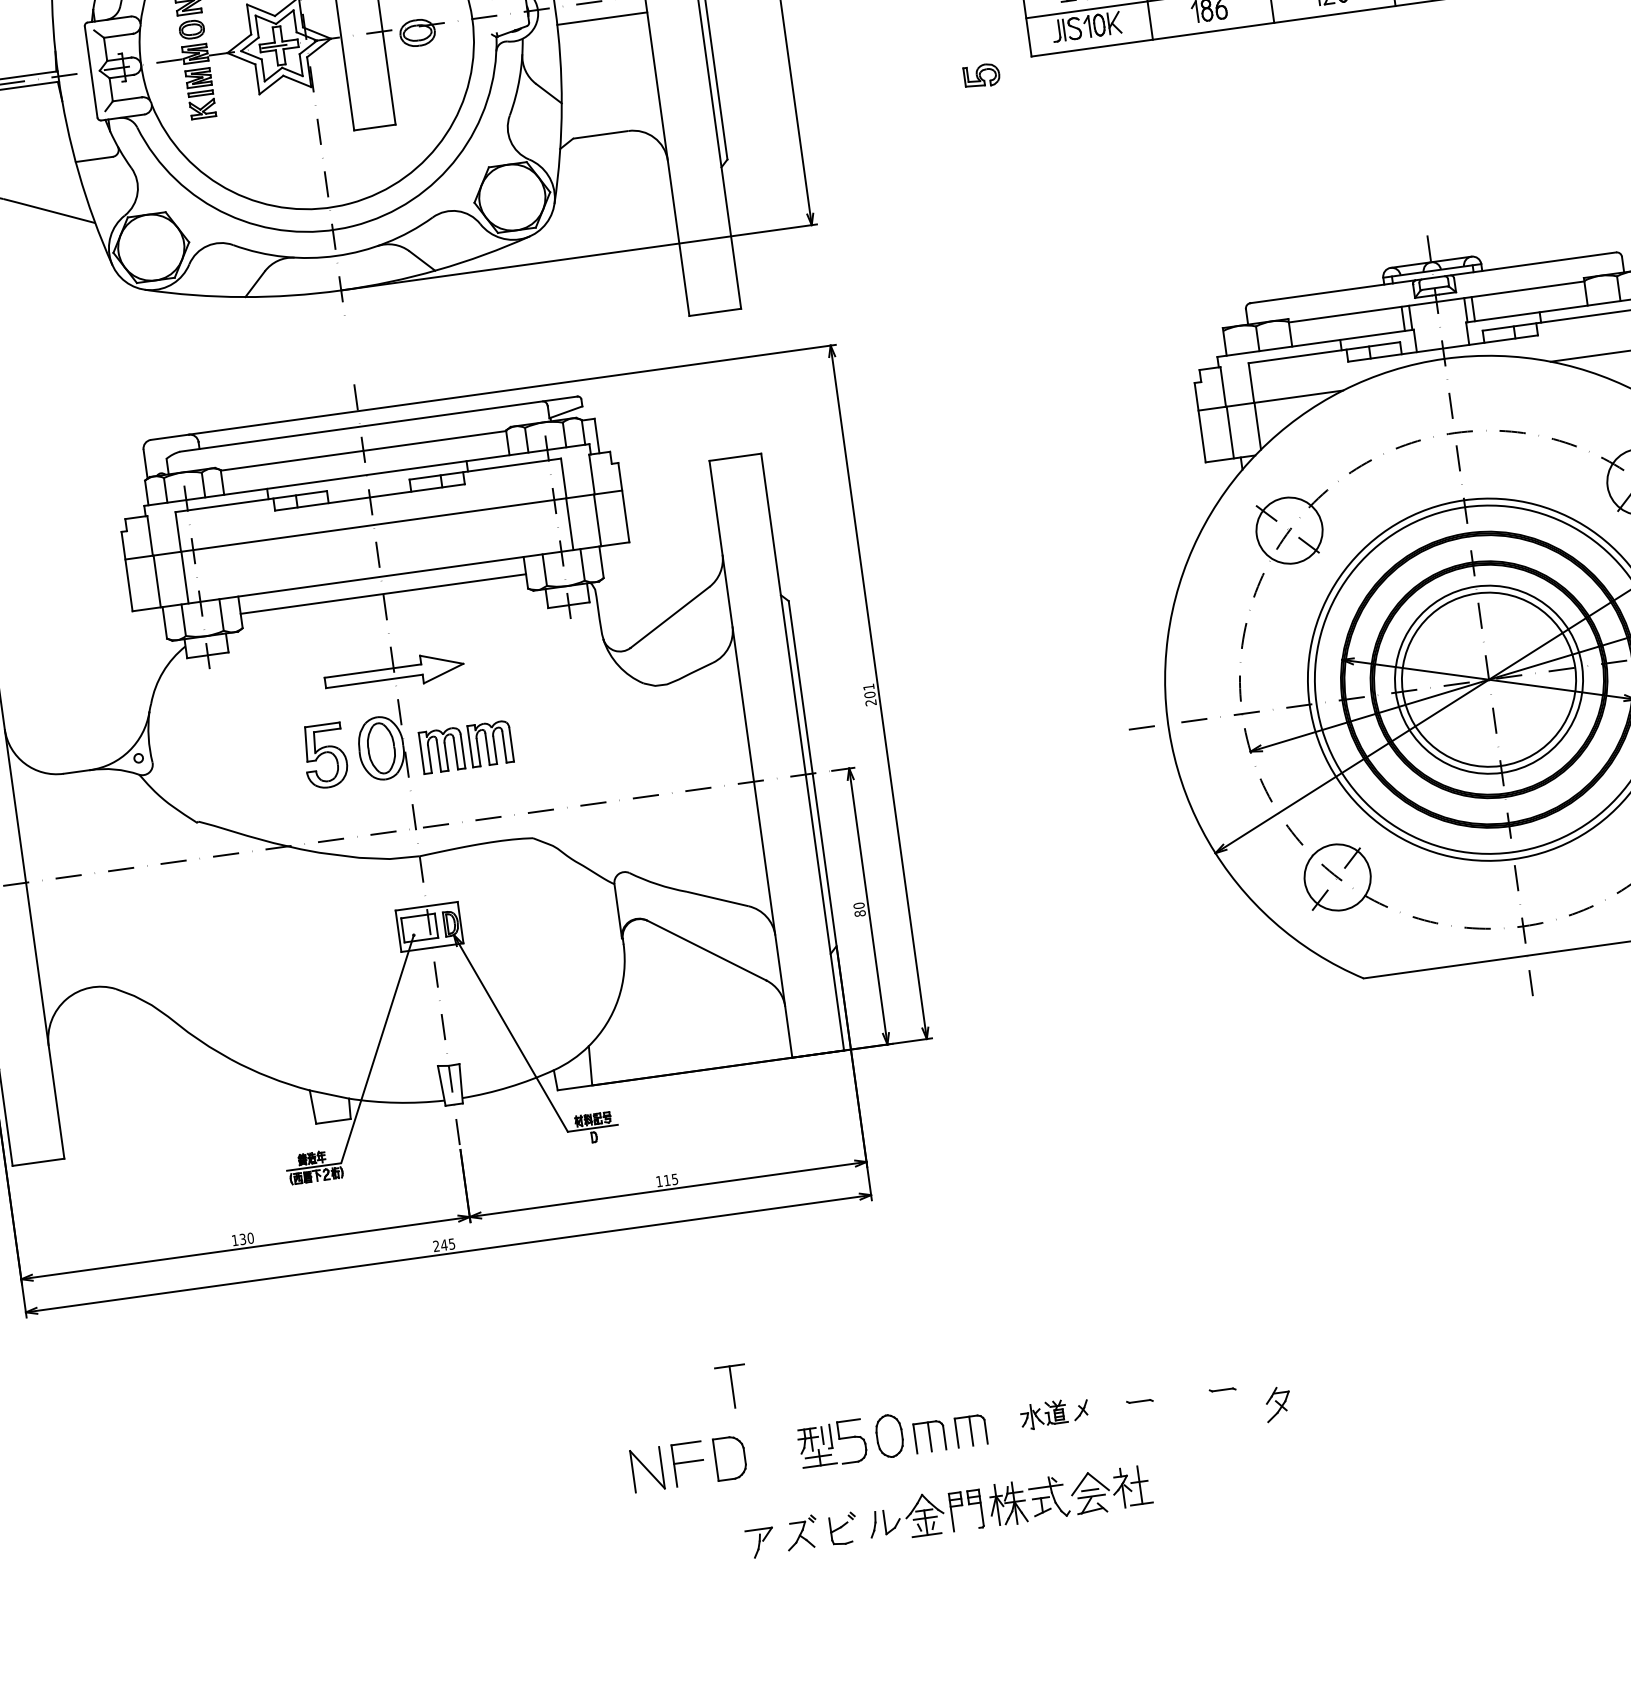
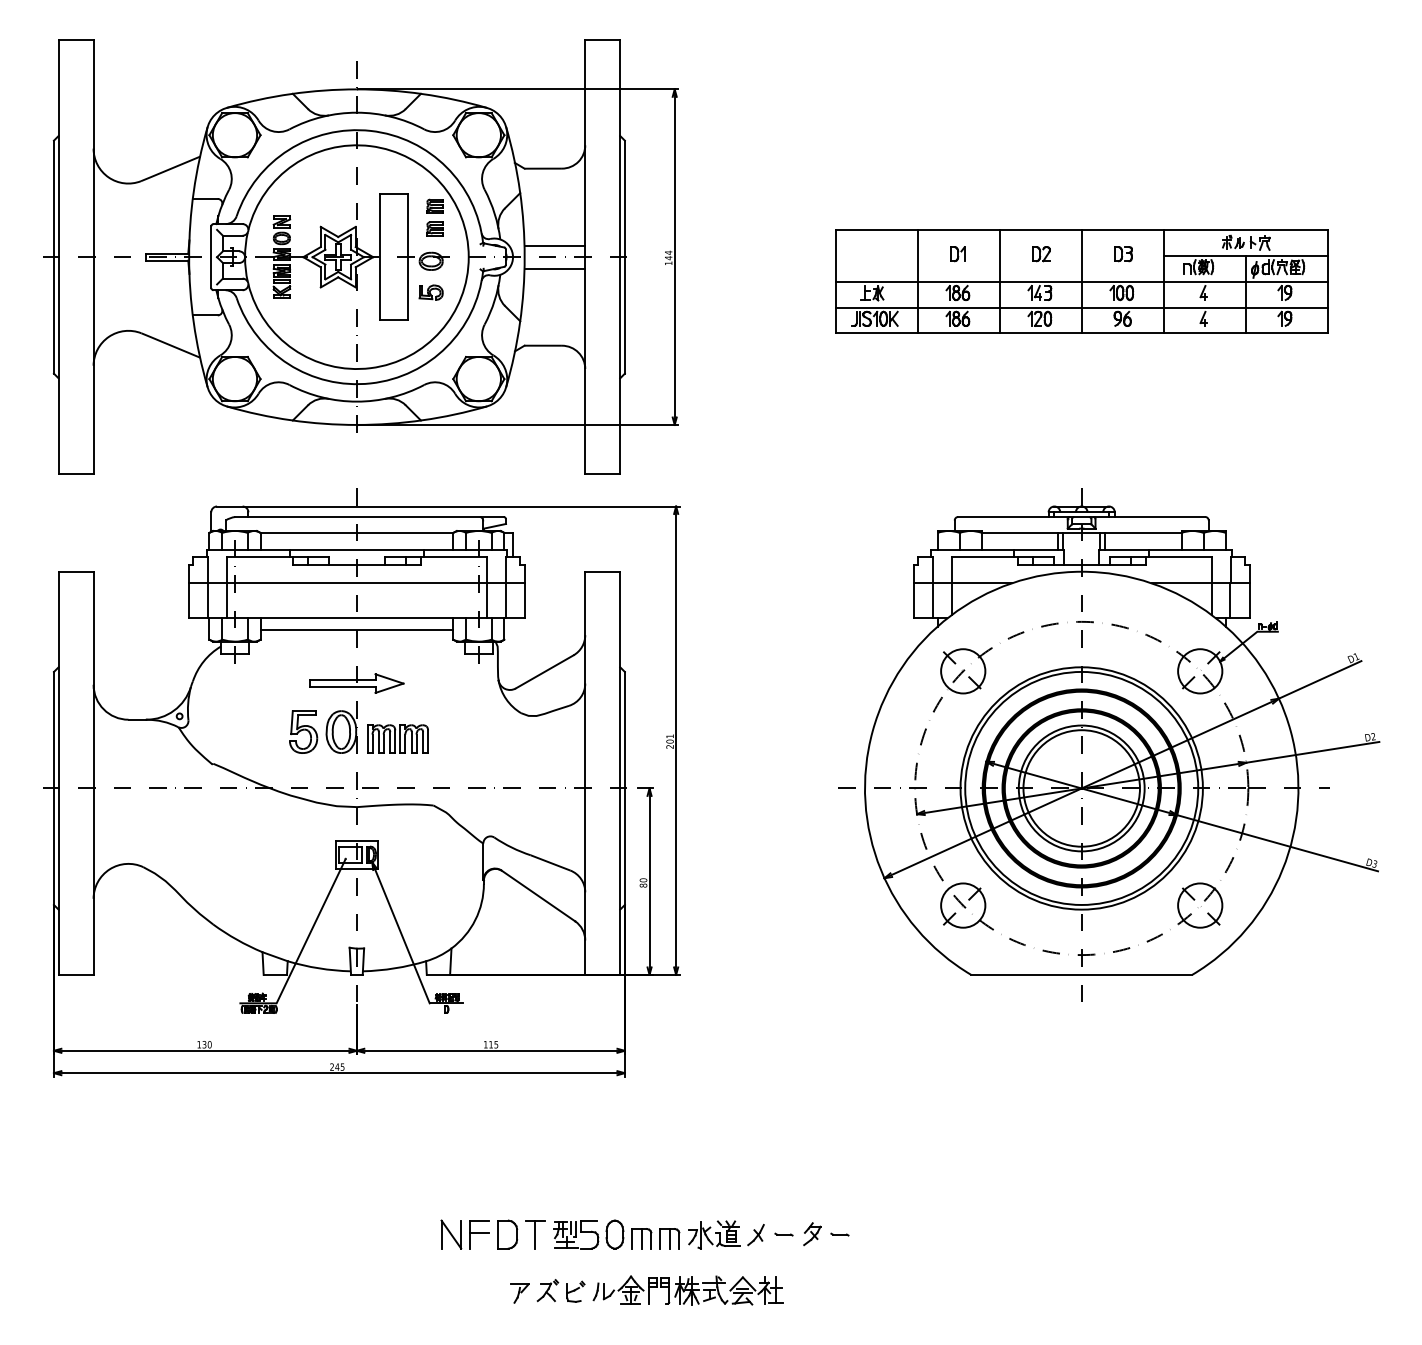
part: (980, 75) -> (430, 292), moved
part: (732, 1386) -> (535, 1234), moved
part: (1278, 1404) -> (812, 1234), moved
part: (1054, 1413) -> (726, 1234), size x1.67

